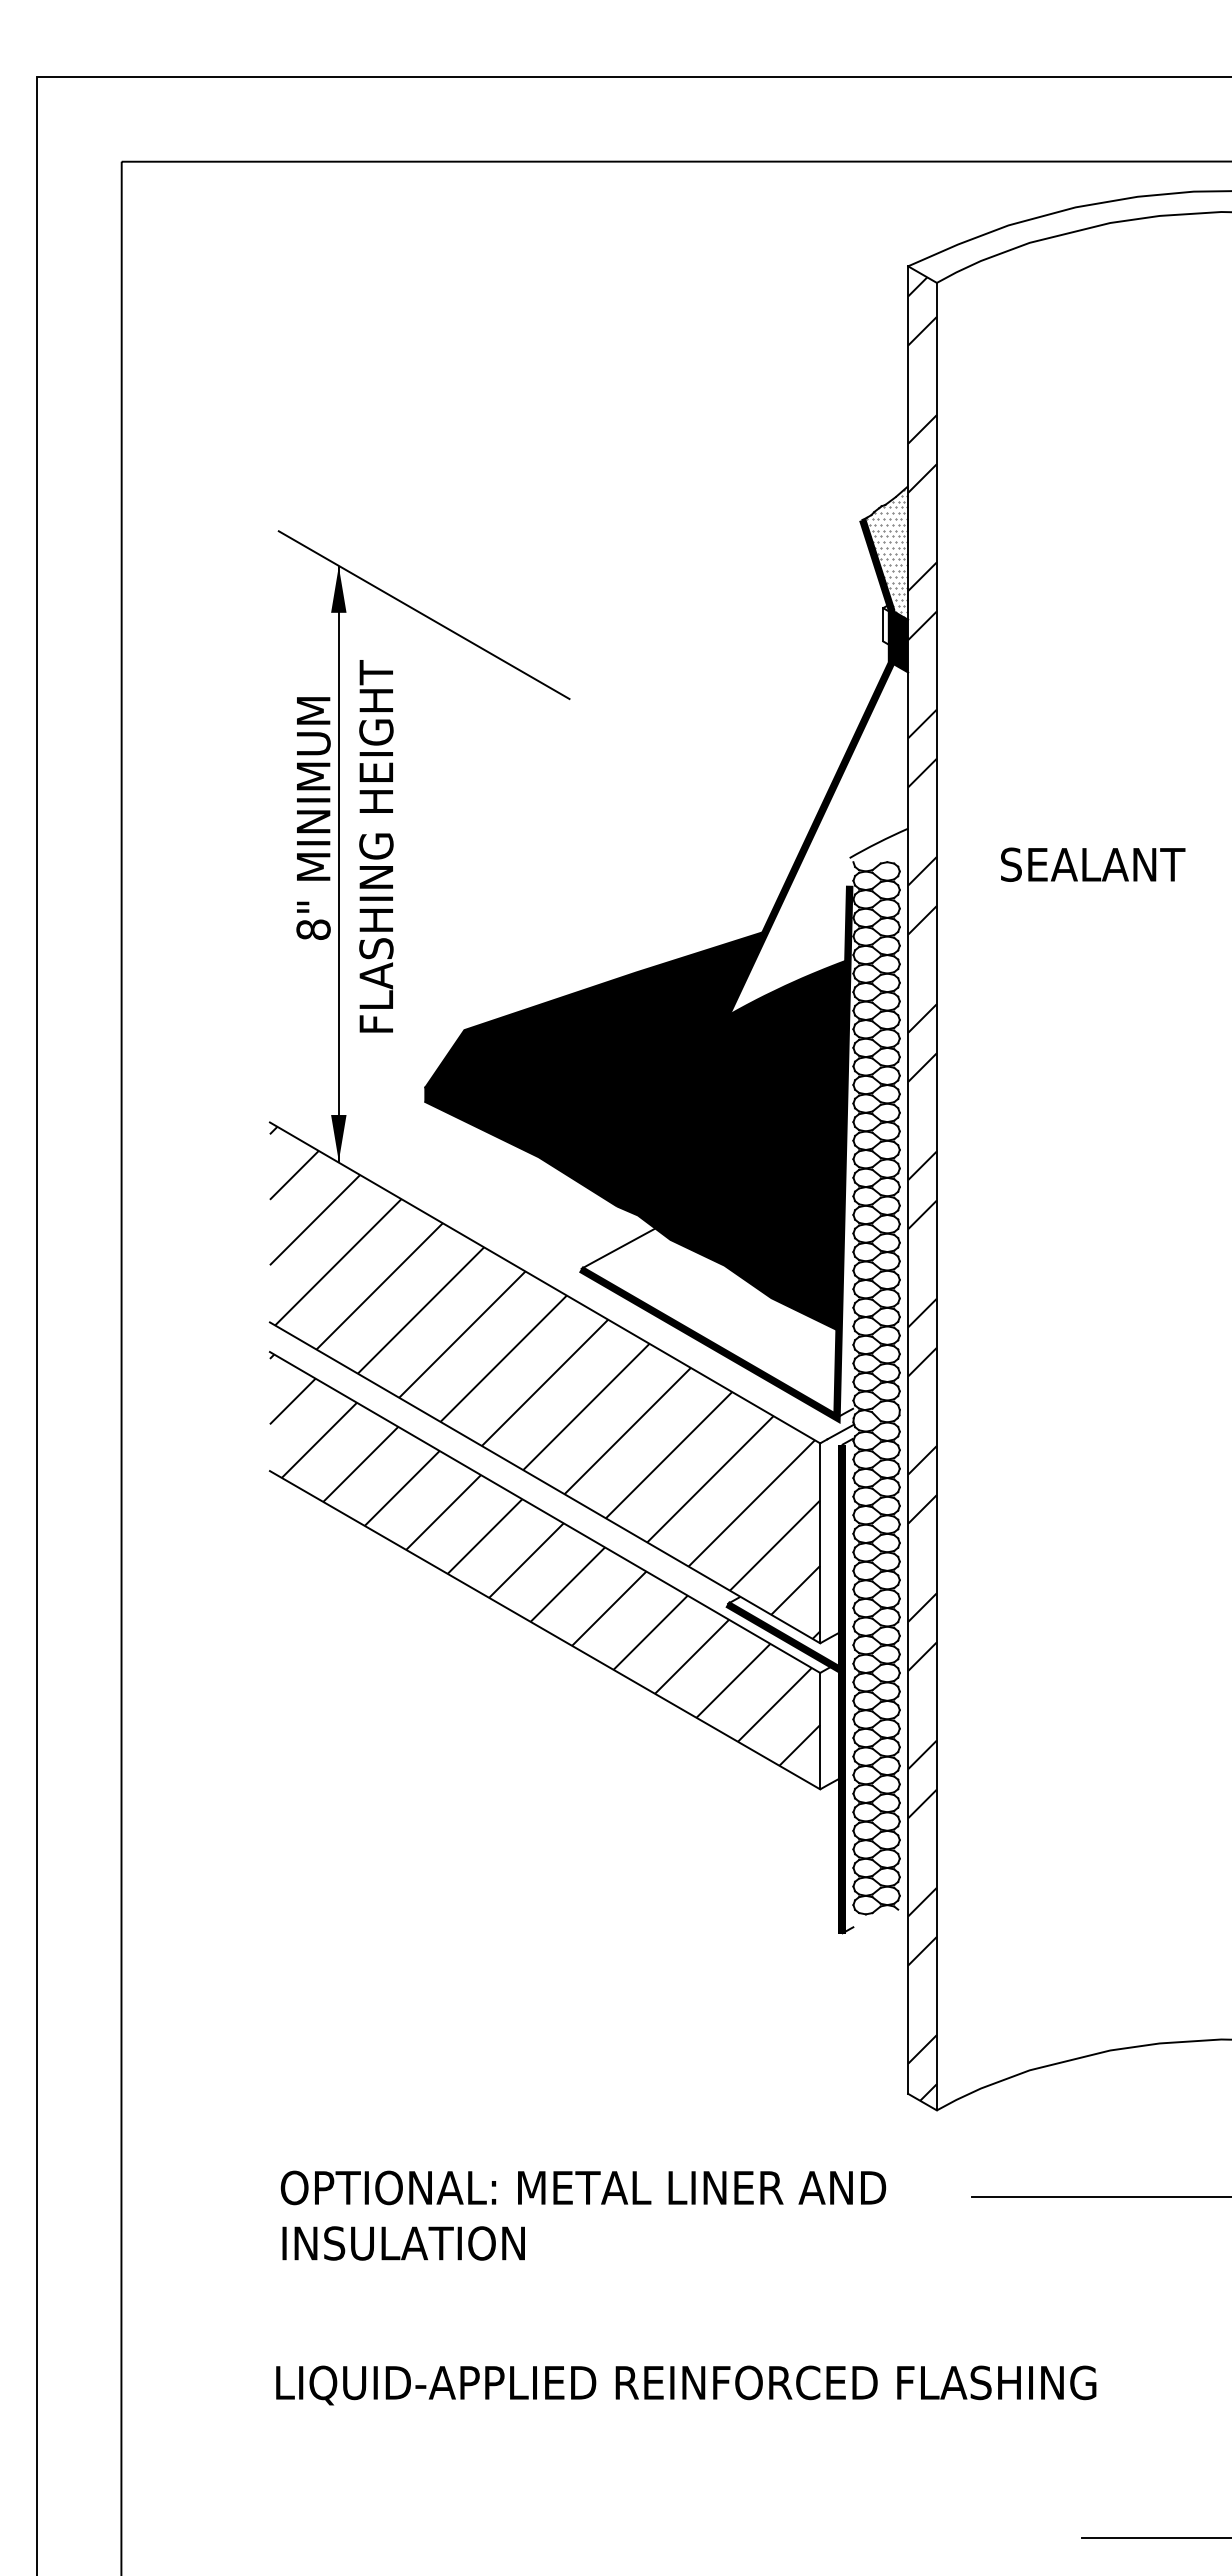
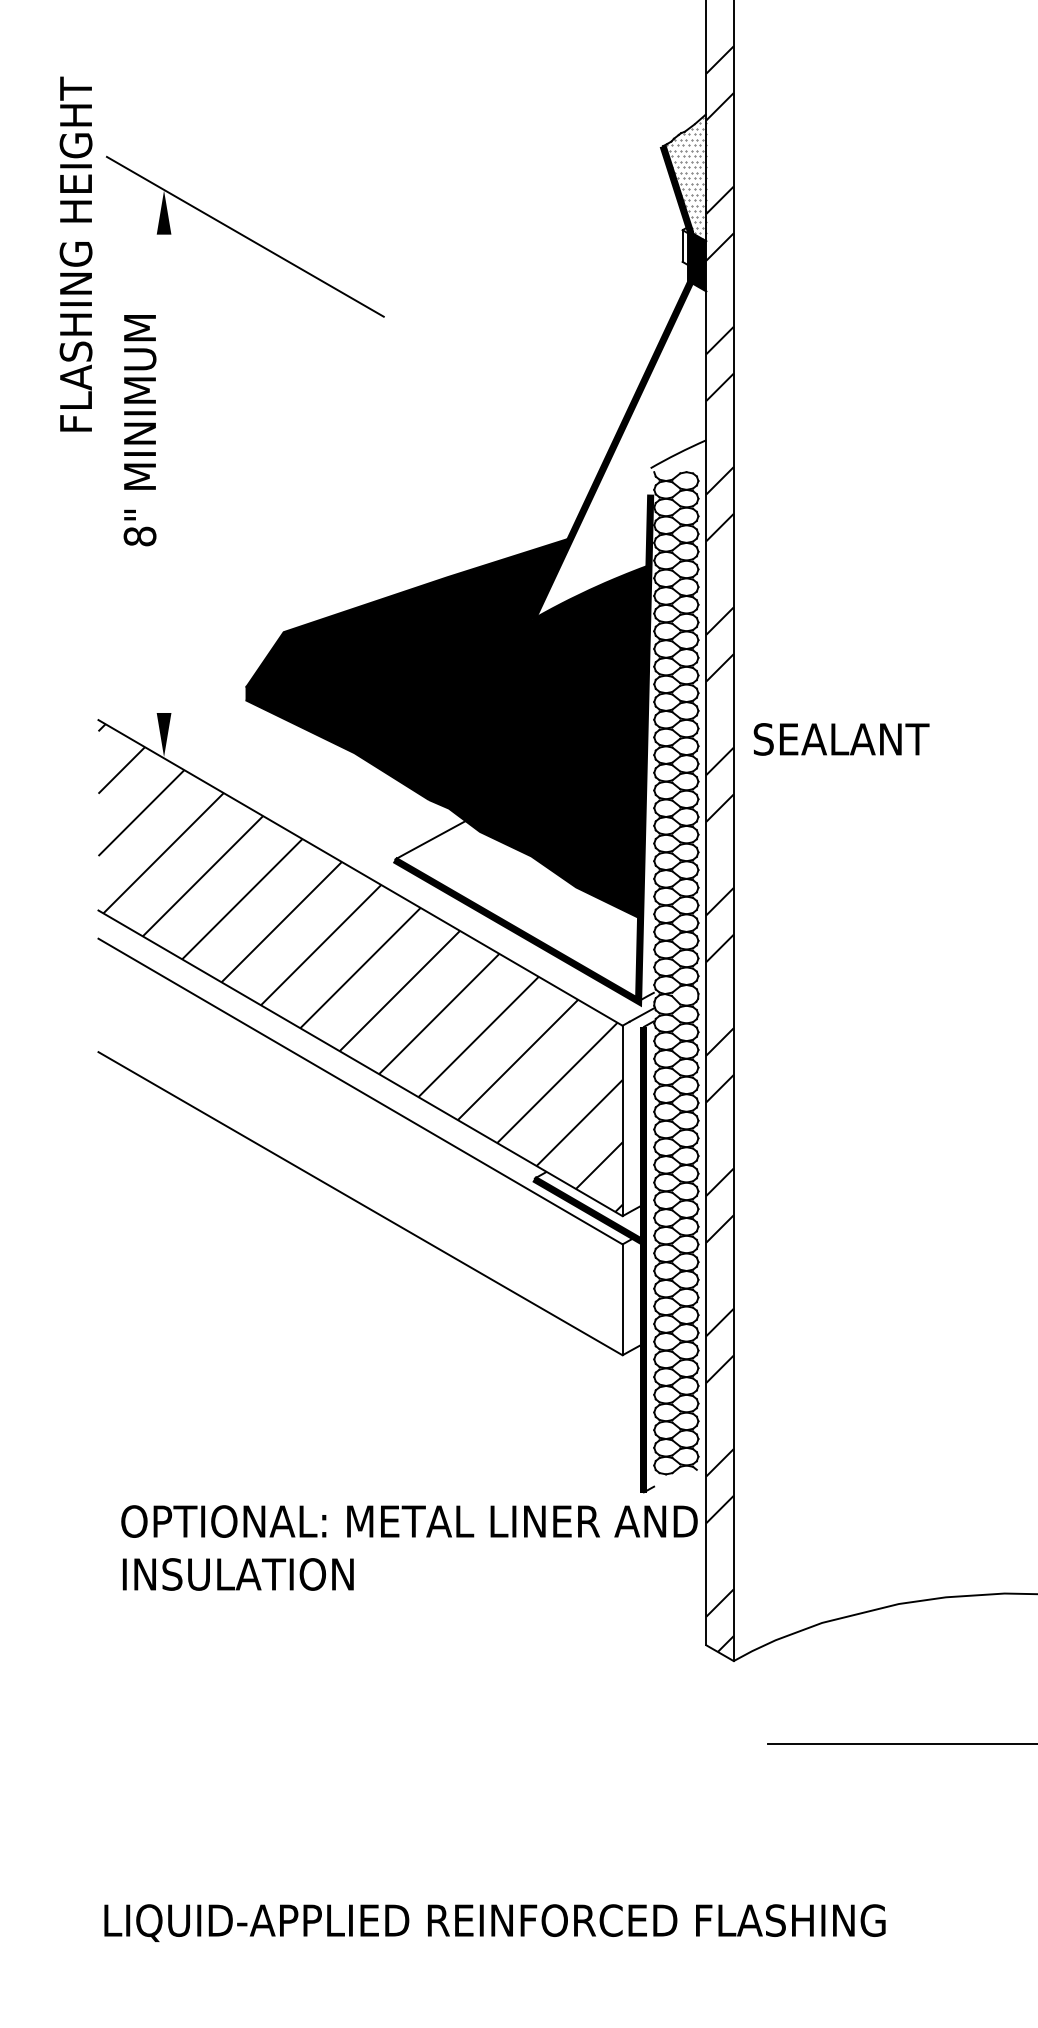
text: (376, 846) -> (76, 254), moved
line: (338, 863) -> (163, 473), removed
text: (1093, 864) -> (841, 739), moved
hatch: (544, 1559) -> (359, 1136), removed
text: (583, 2215) -> (409, 1547), moved

